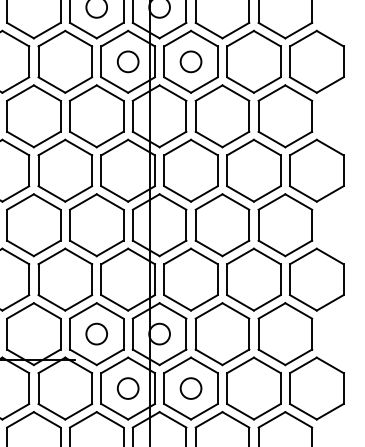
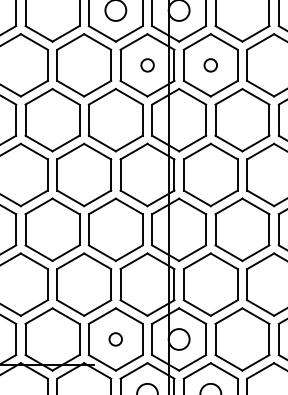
circle: (128, 61) -> (147, 64), size x0.6
circle: (190, 61) -> (210, 64), size x0.6
circle: (96, 333) -> (115, 338), size x0.6

